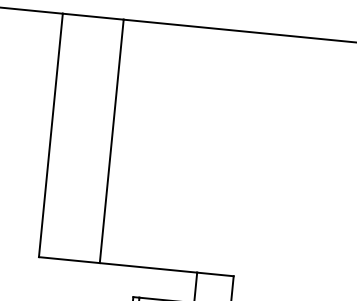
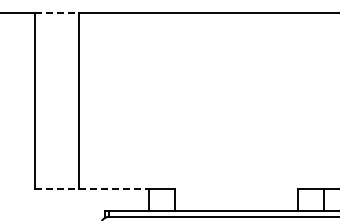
line: (92, 17) -> (56, 13), solid -> dashed
line: (118, 264) -> (92, 188), solid -> dashed

